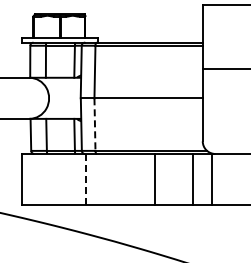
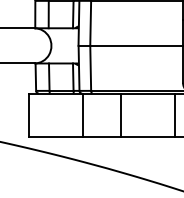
line: (94, 125) -> (90, 69), dashed -> solid
line: (155, 178) -> (121, 114), moved
line: (85, 179) -> (82, 115), dashed -> solid

